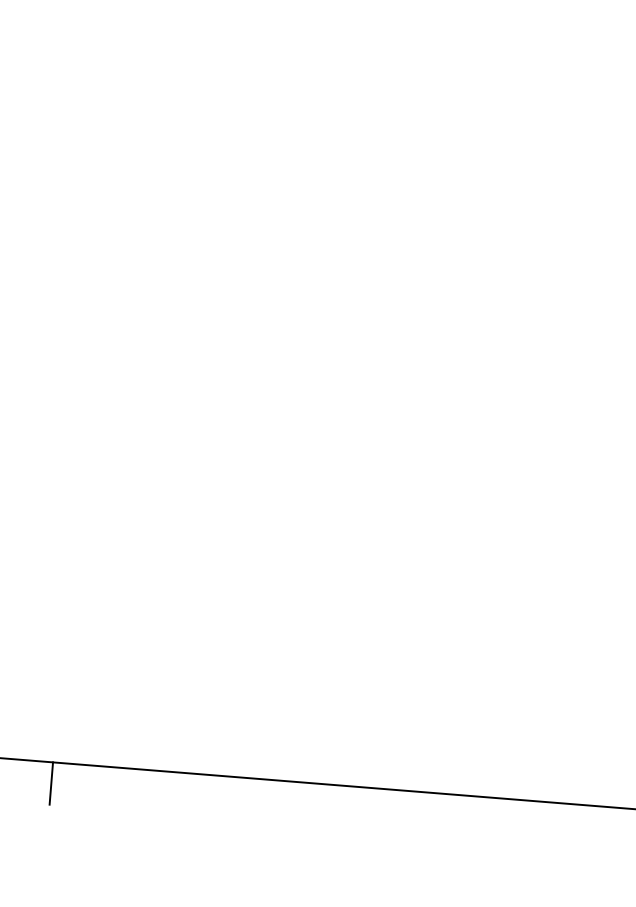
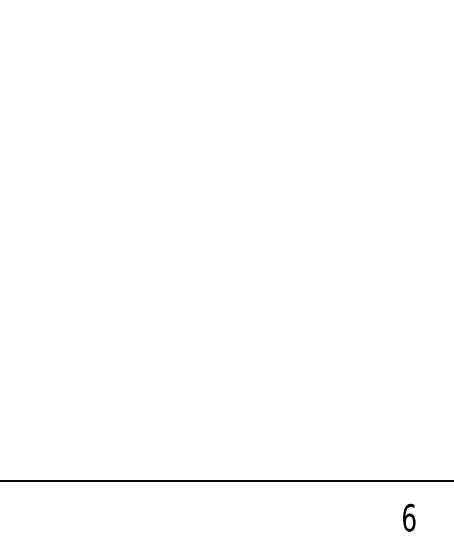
line: (51, 783) -> (19, 493), removed

